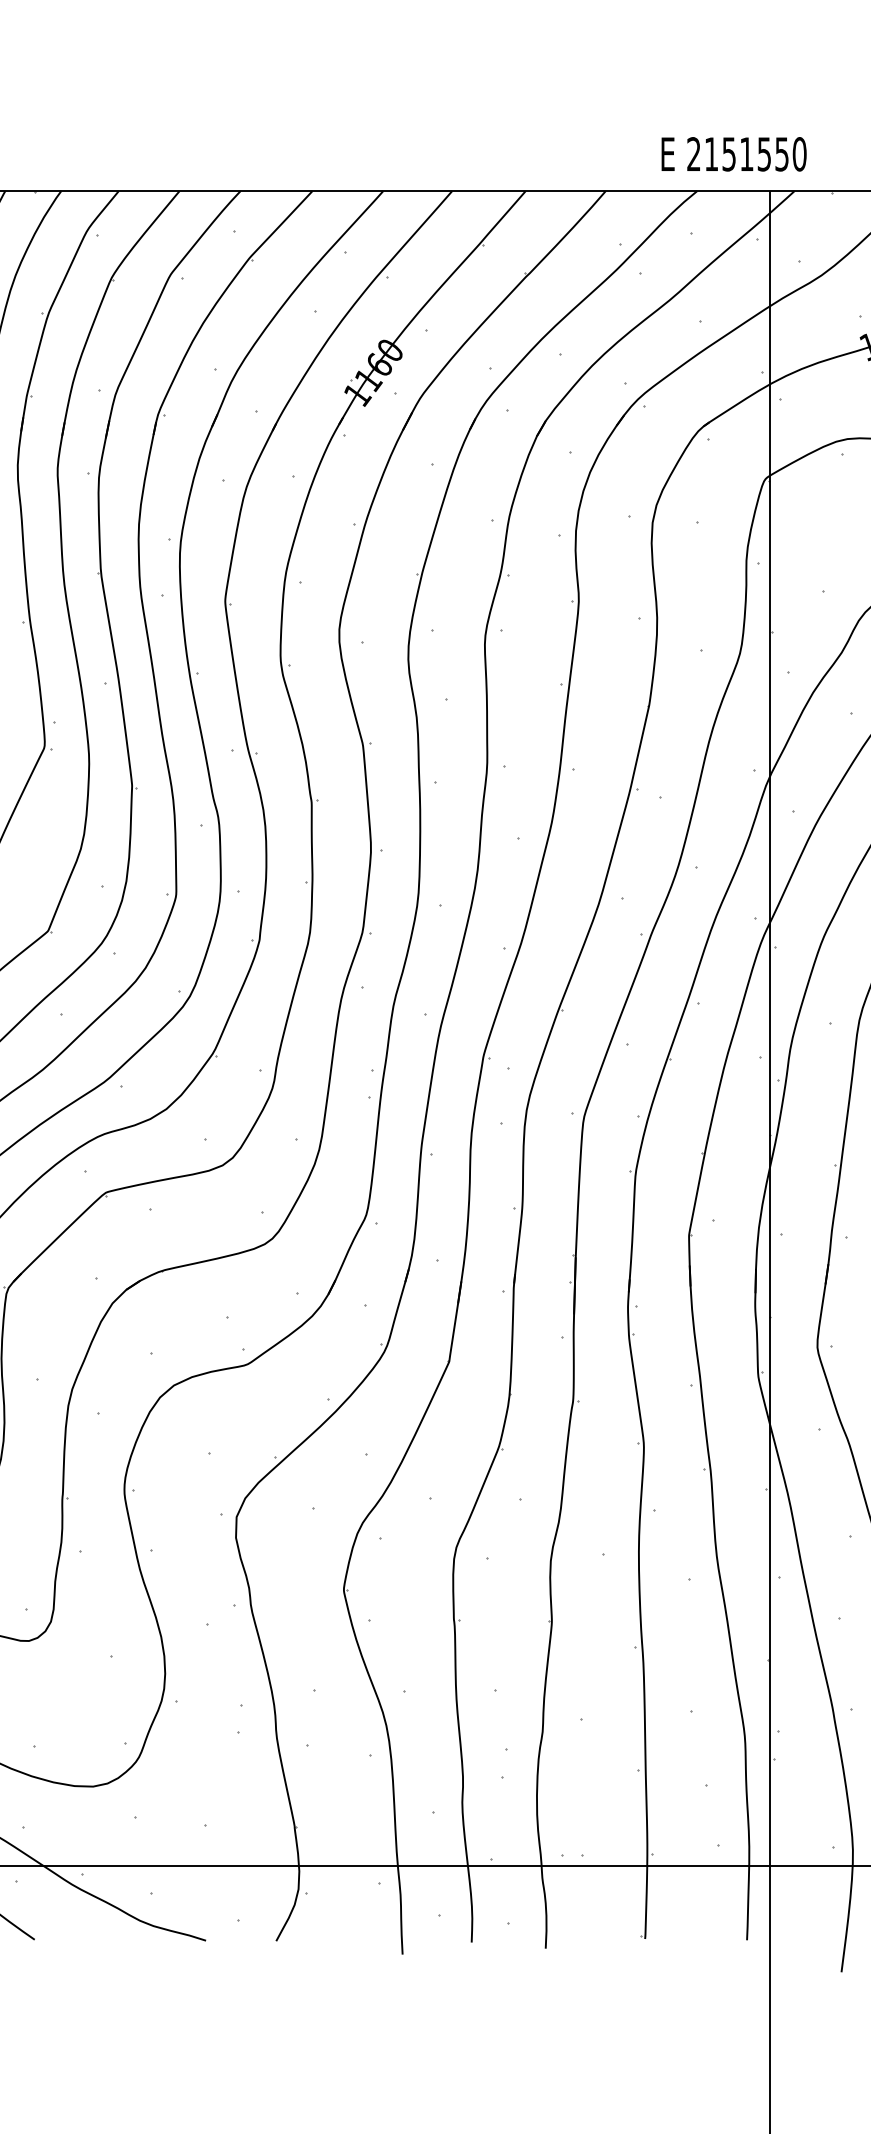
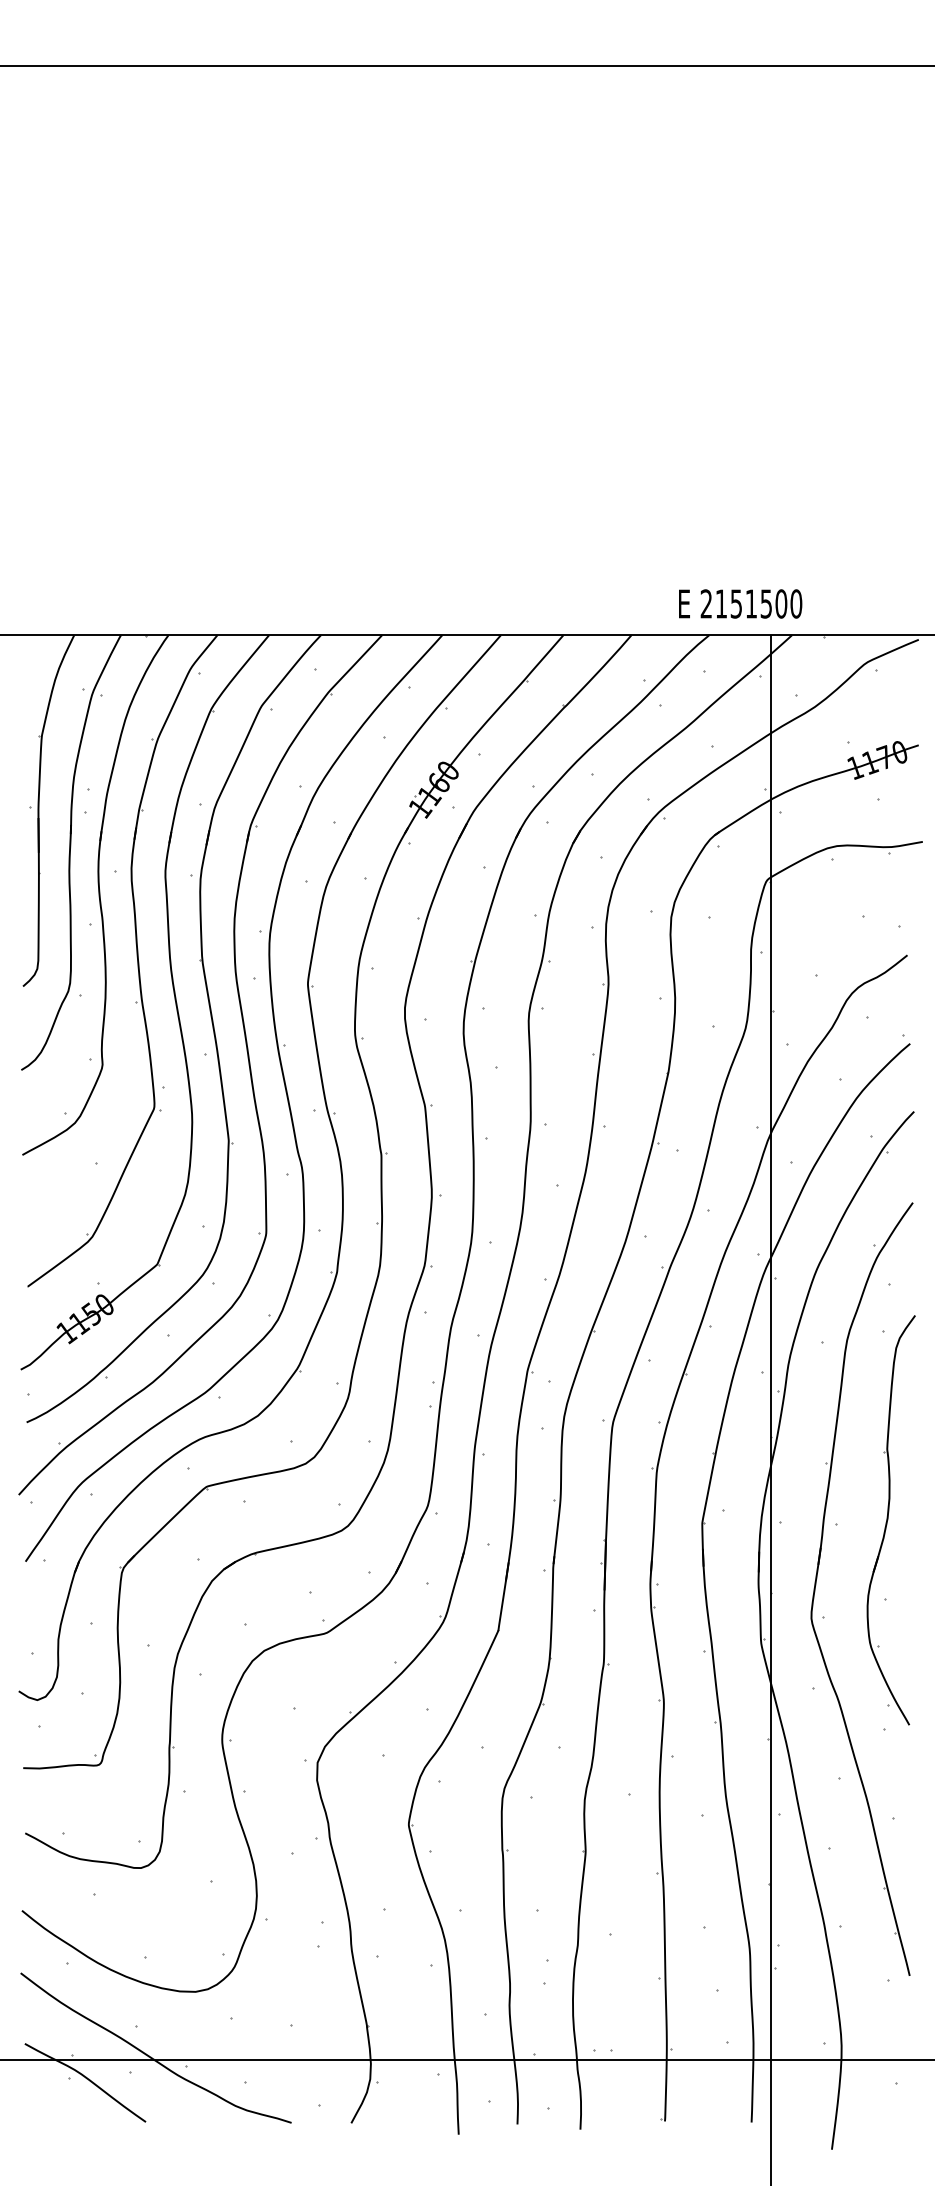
text: (782, 153) -> (781, 603), 2151550 -> 2151500

